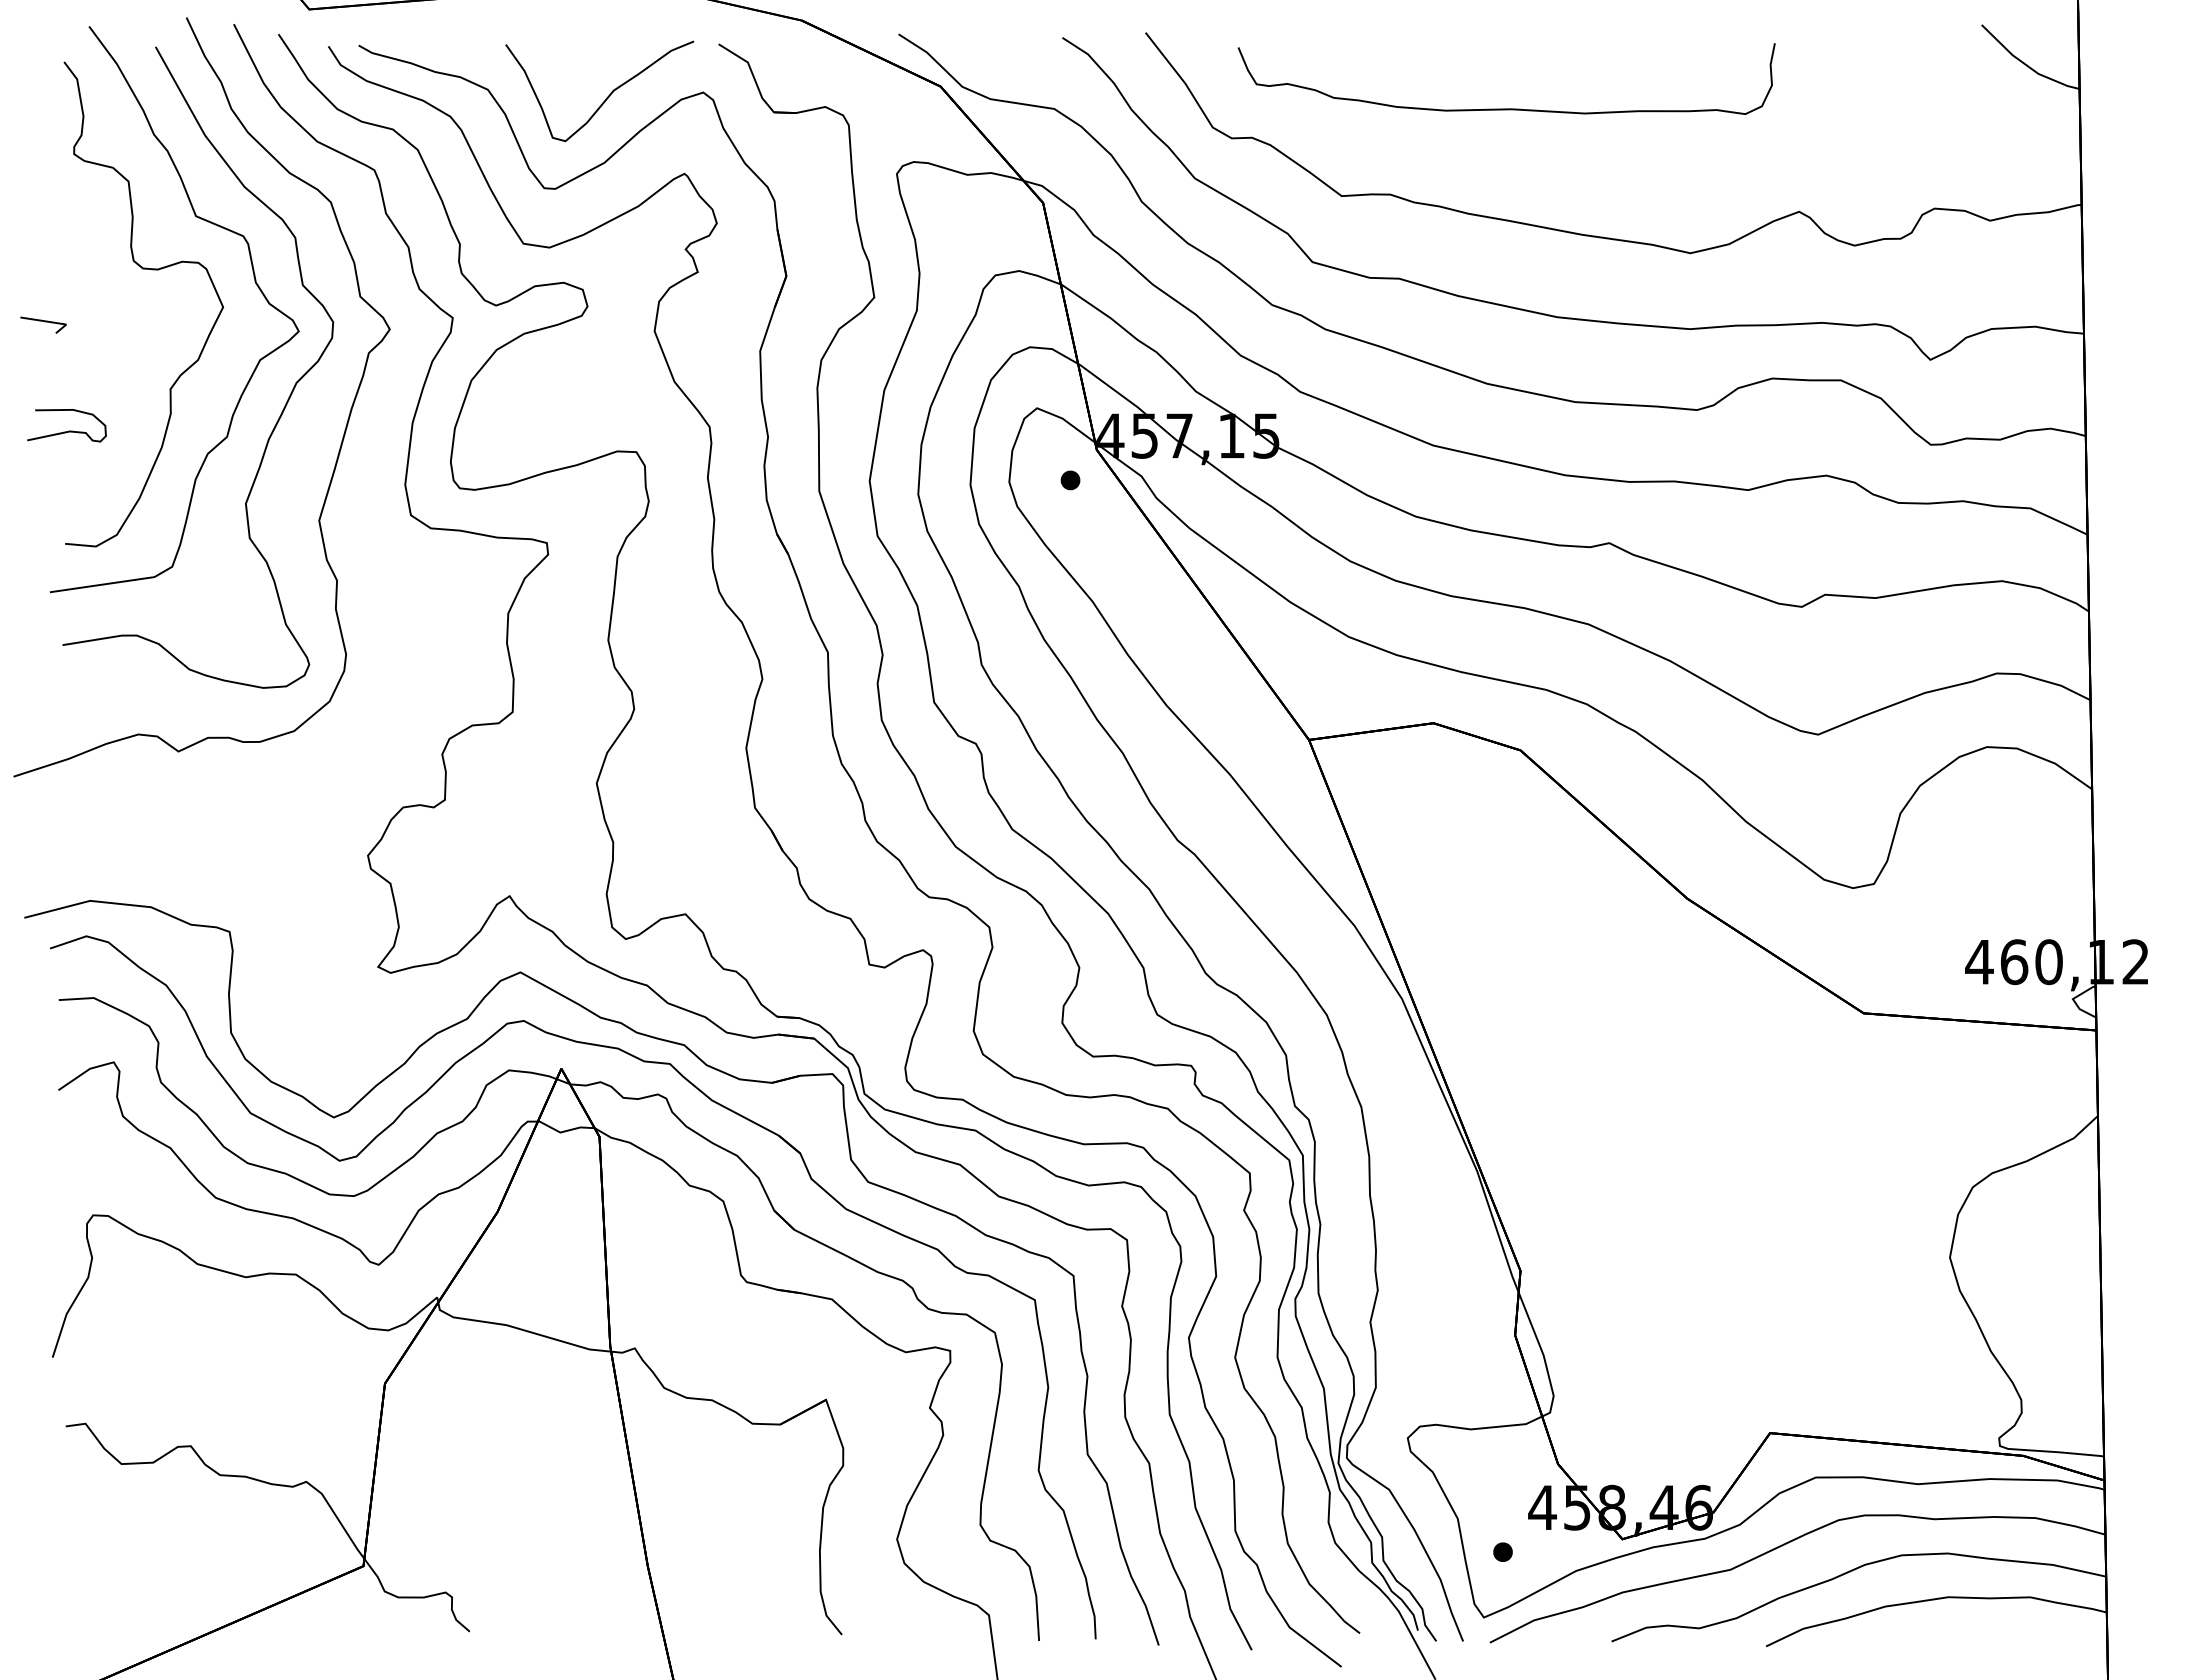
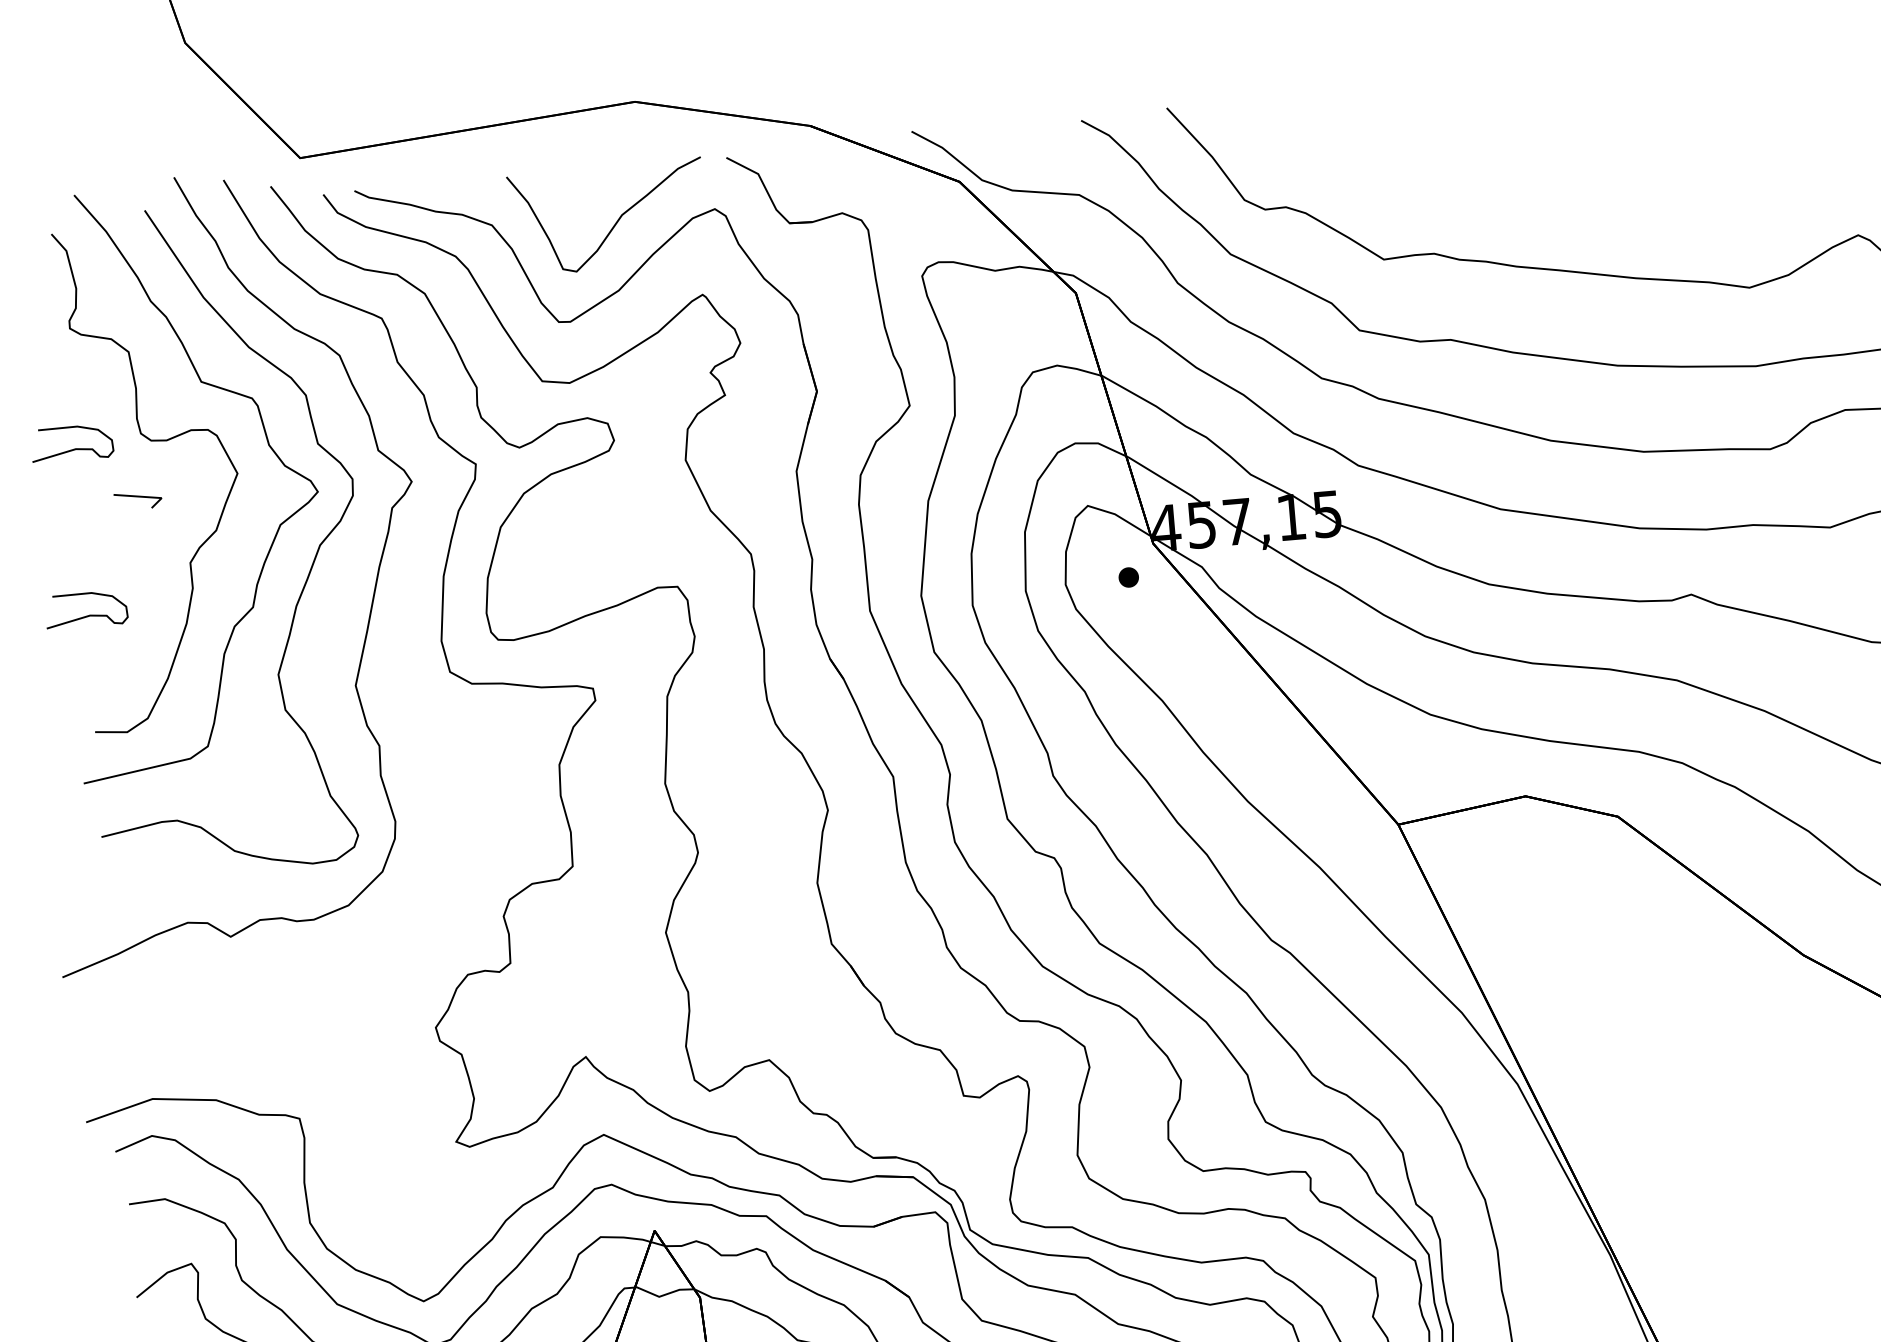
curve: (1506, 108) -> (1546, 154), removed
curve: (68, 269) -> (74, 448), added
line: (44, 322) -> (138, 497), moved

